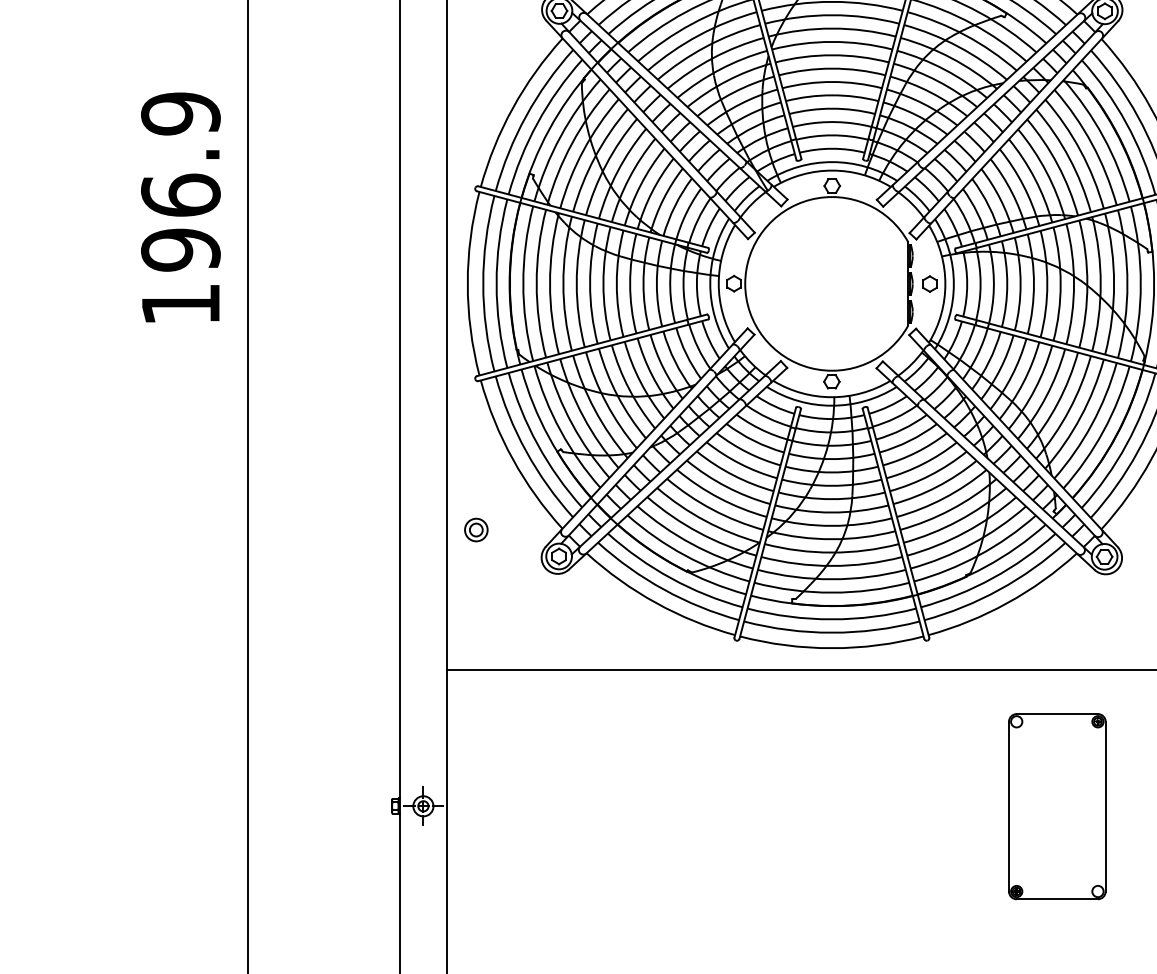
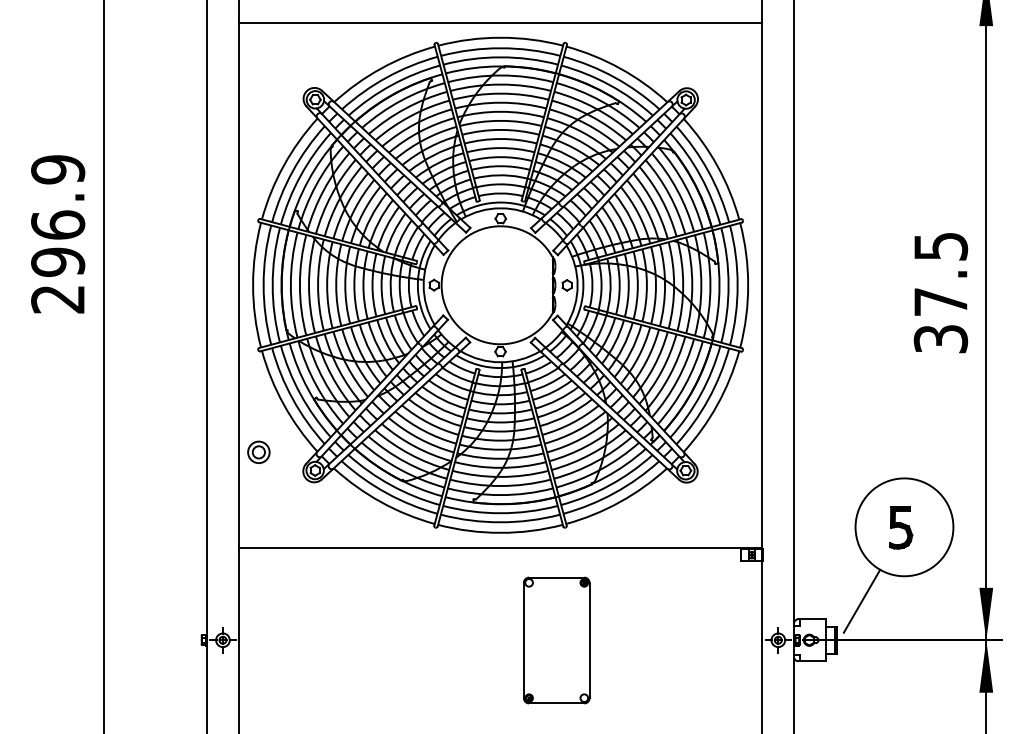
text: (179, 304) -> (57, 299), 196.9 -> 296.9
part: (475, 529) -> (258, 452), size x1.4
part: (1057, 806) -> (556, 640), moved

